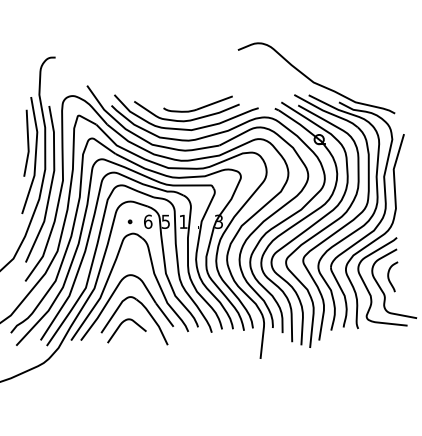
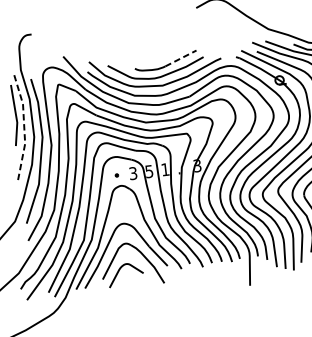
line: (215, 102) -> (181, 57), solid -> dashed
line: (35, 155) -> (23, 125), solid -> dashed
text: (148, 221) -> (133, 173), 6 -> 3

